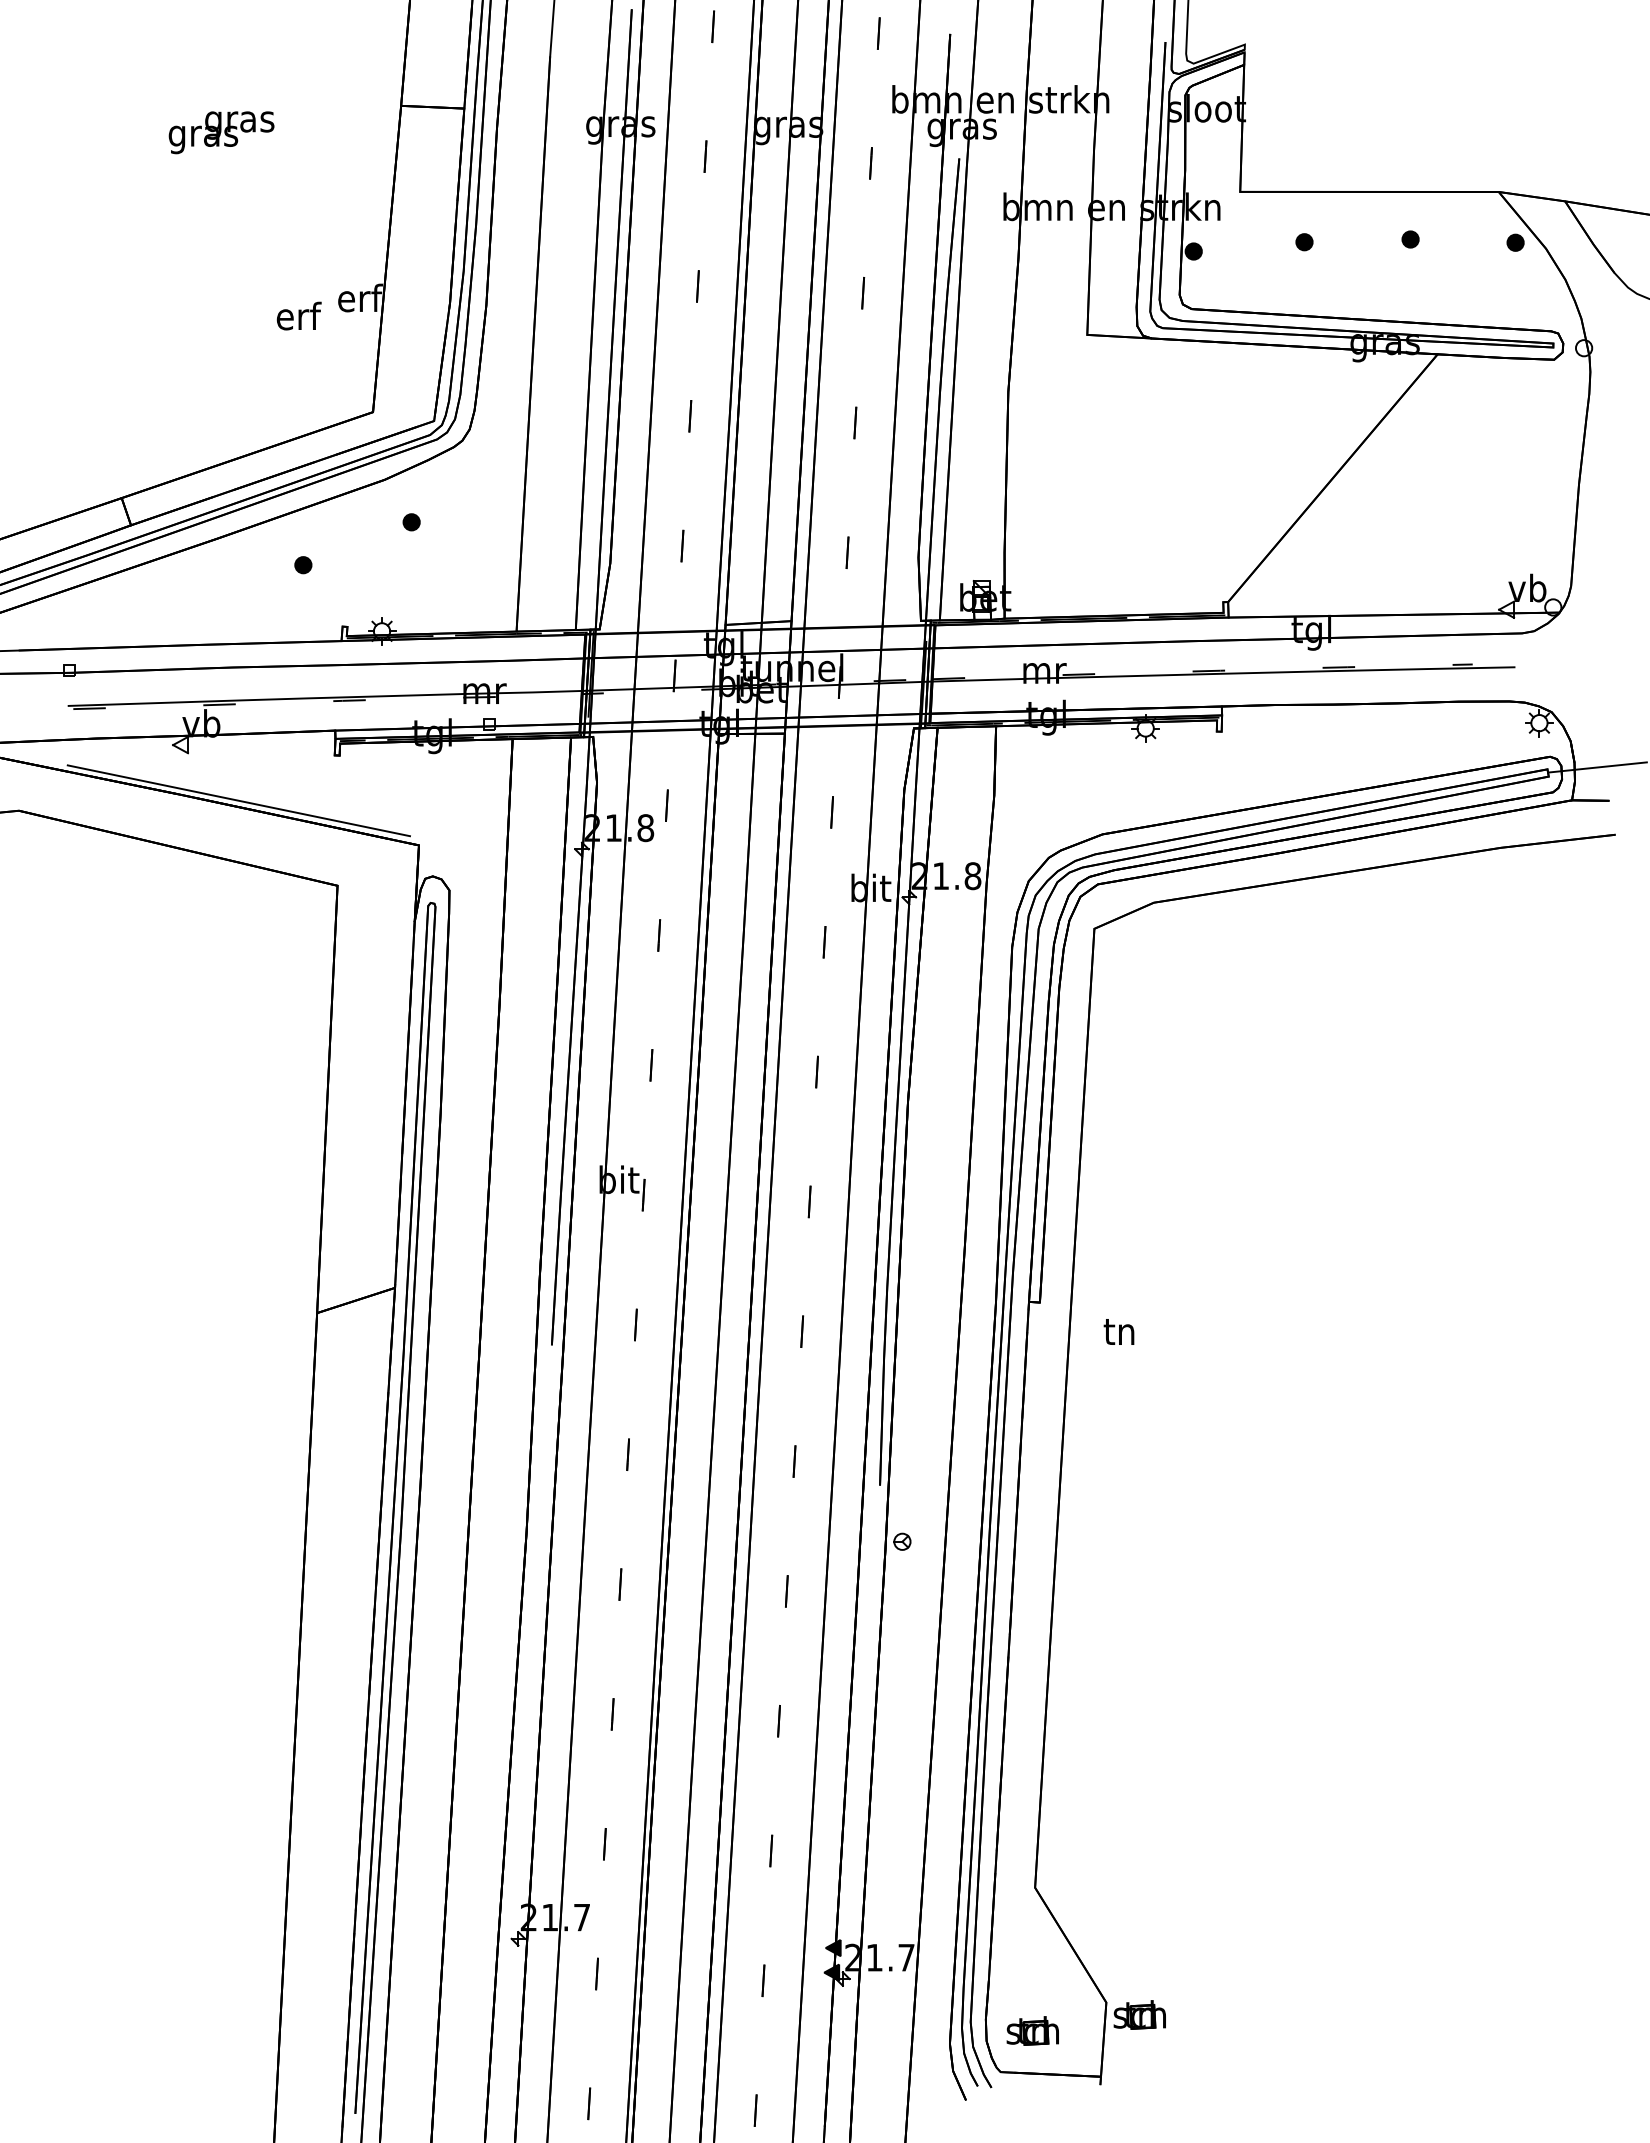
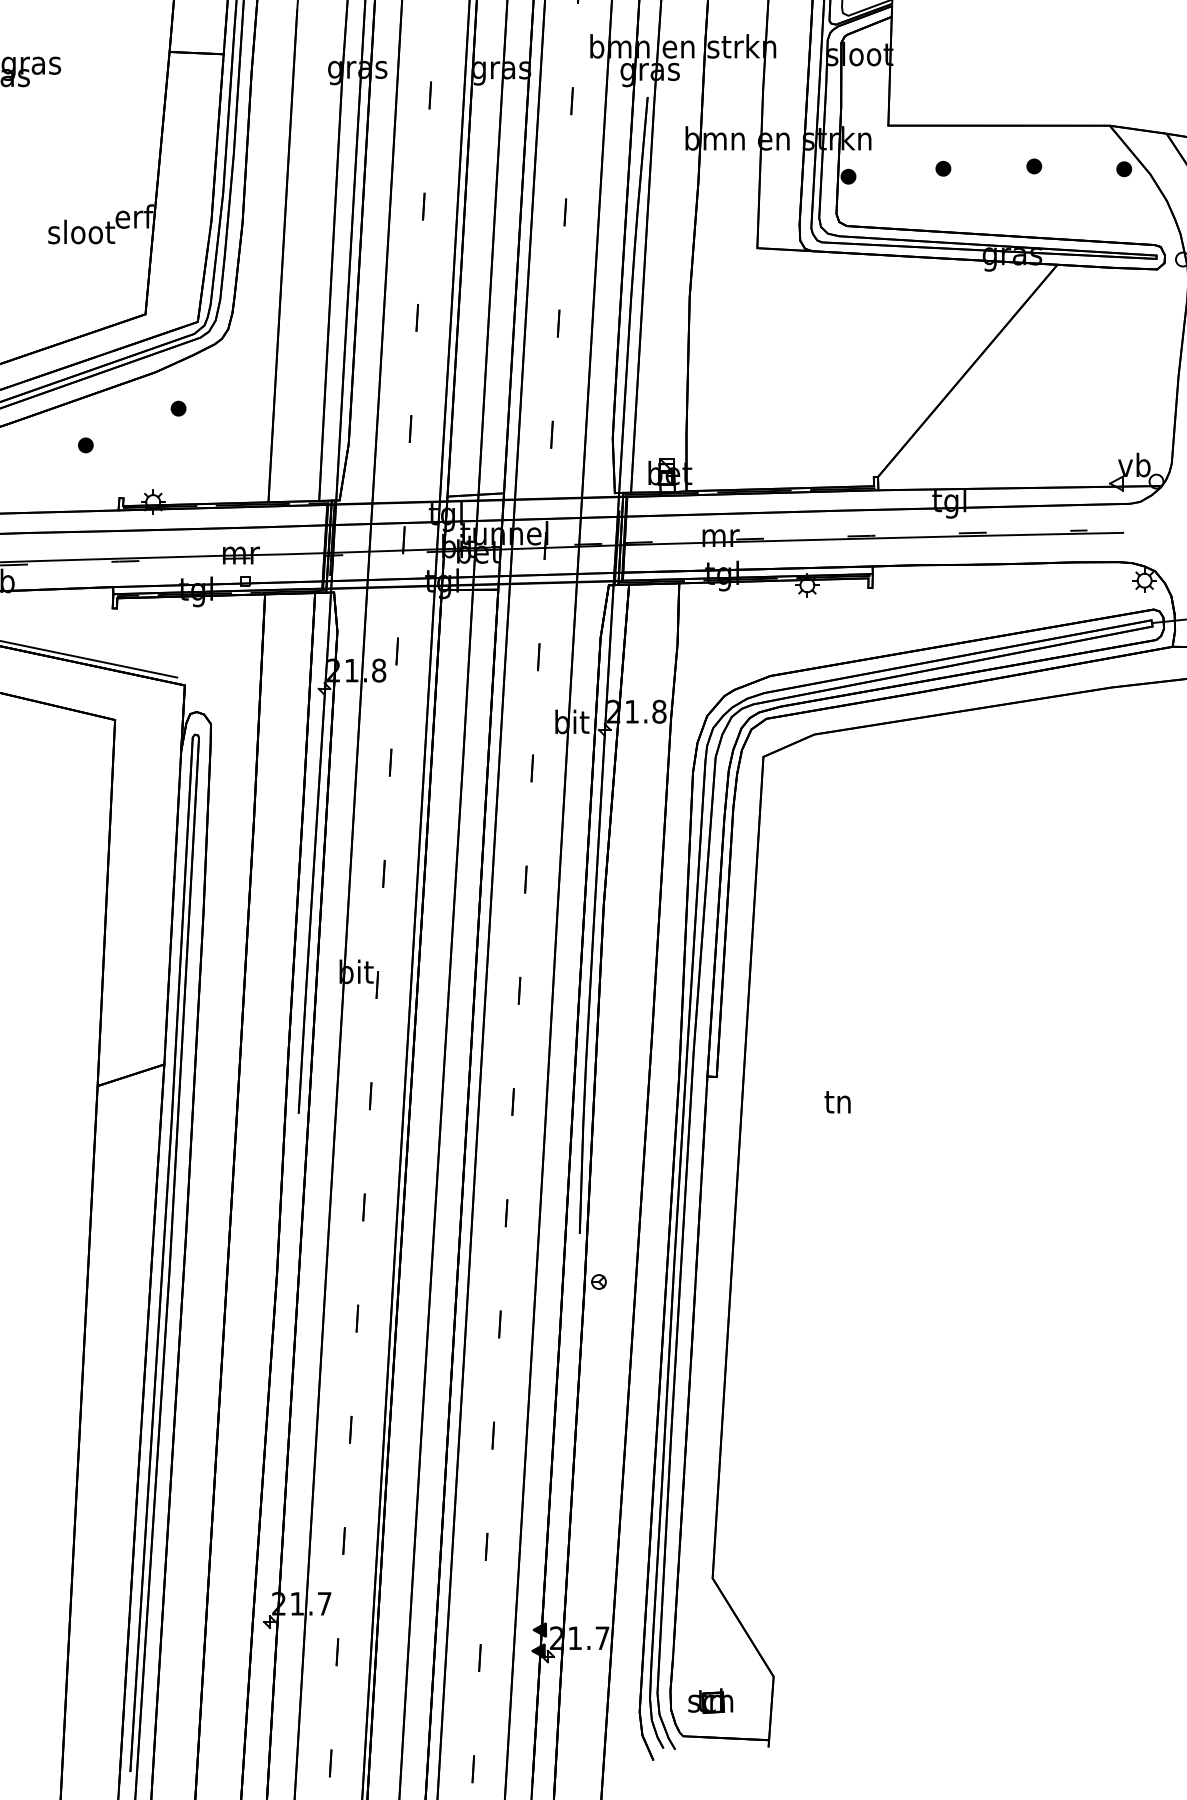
text: (298, 315) -> (81, 231), erf -> sloot
text: (1118, 1331) -> (837, 1101), moved
part: (1139, 2014) -> (802, 1686), removed

